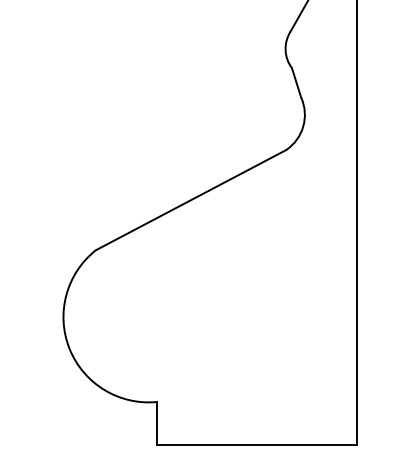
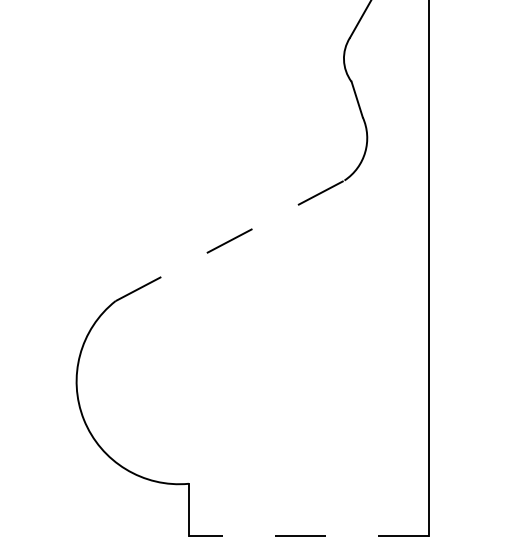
line: (191, 199) -> (230, 239), solid -> dashed
line: (256, 445) -> (308, 536), solid -> dashed

